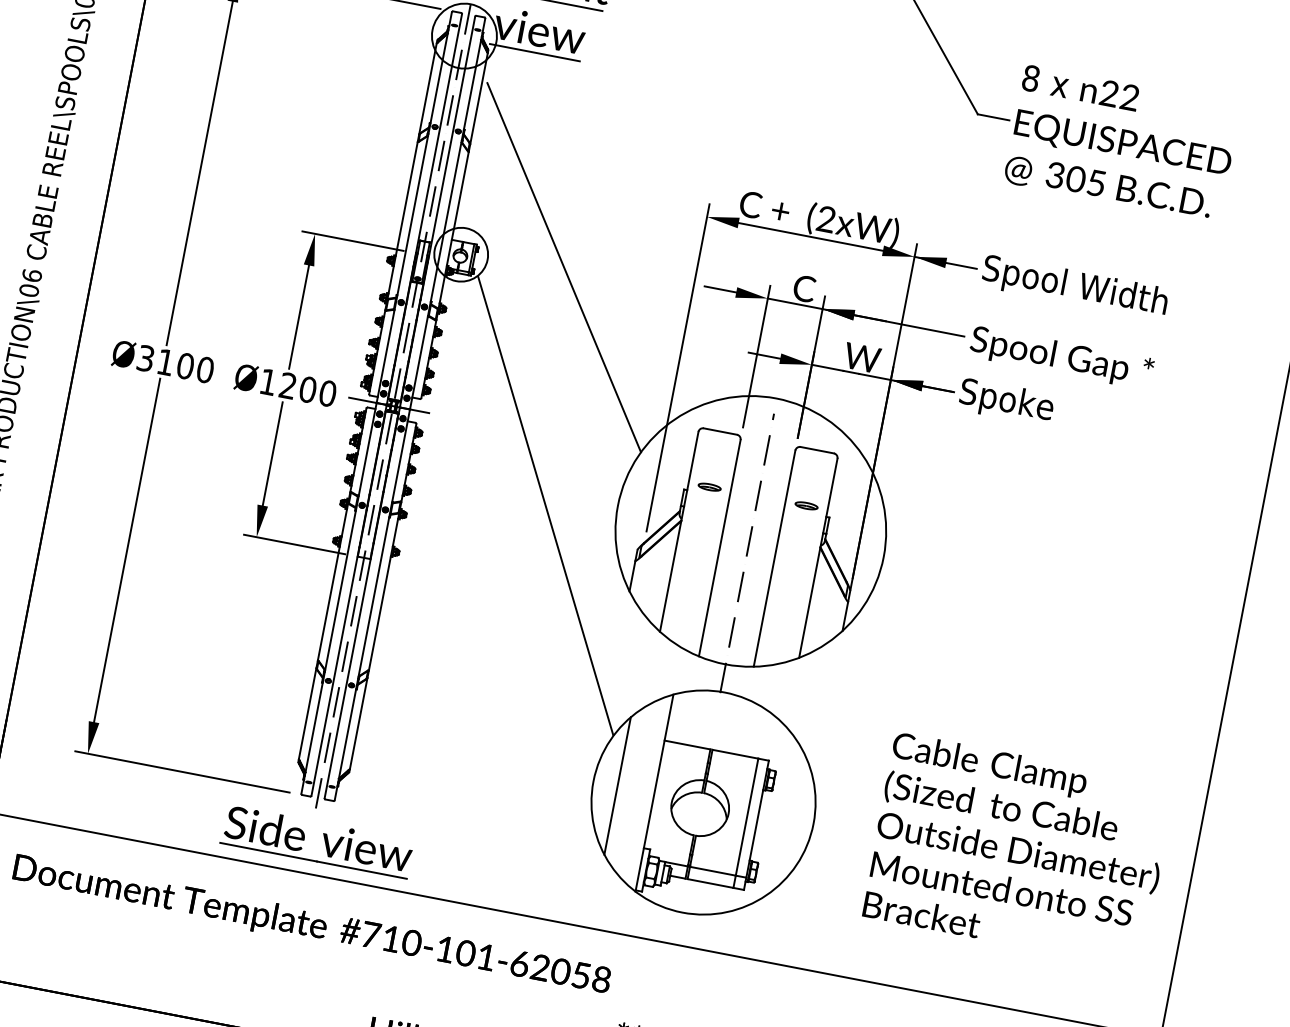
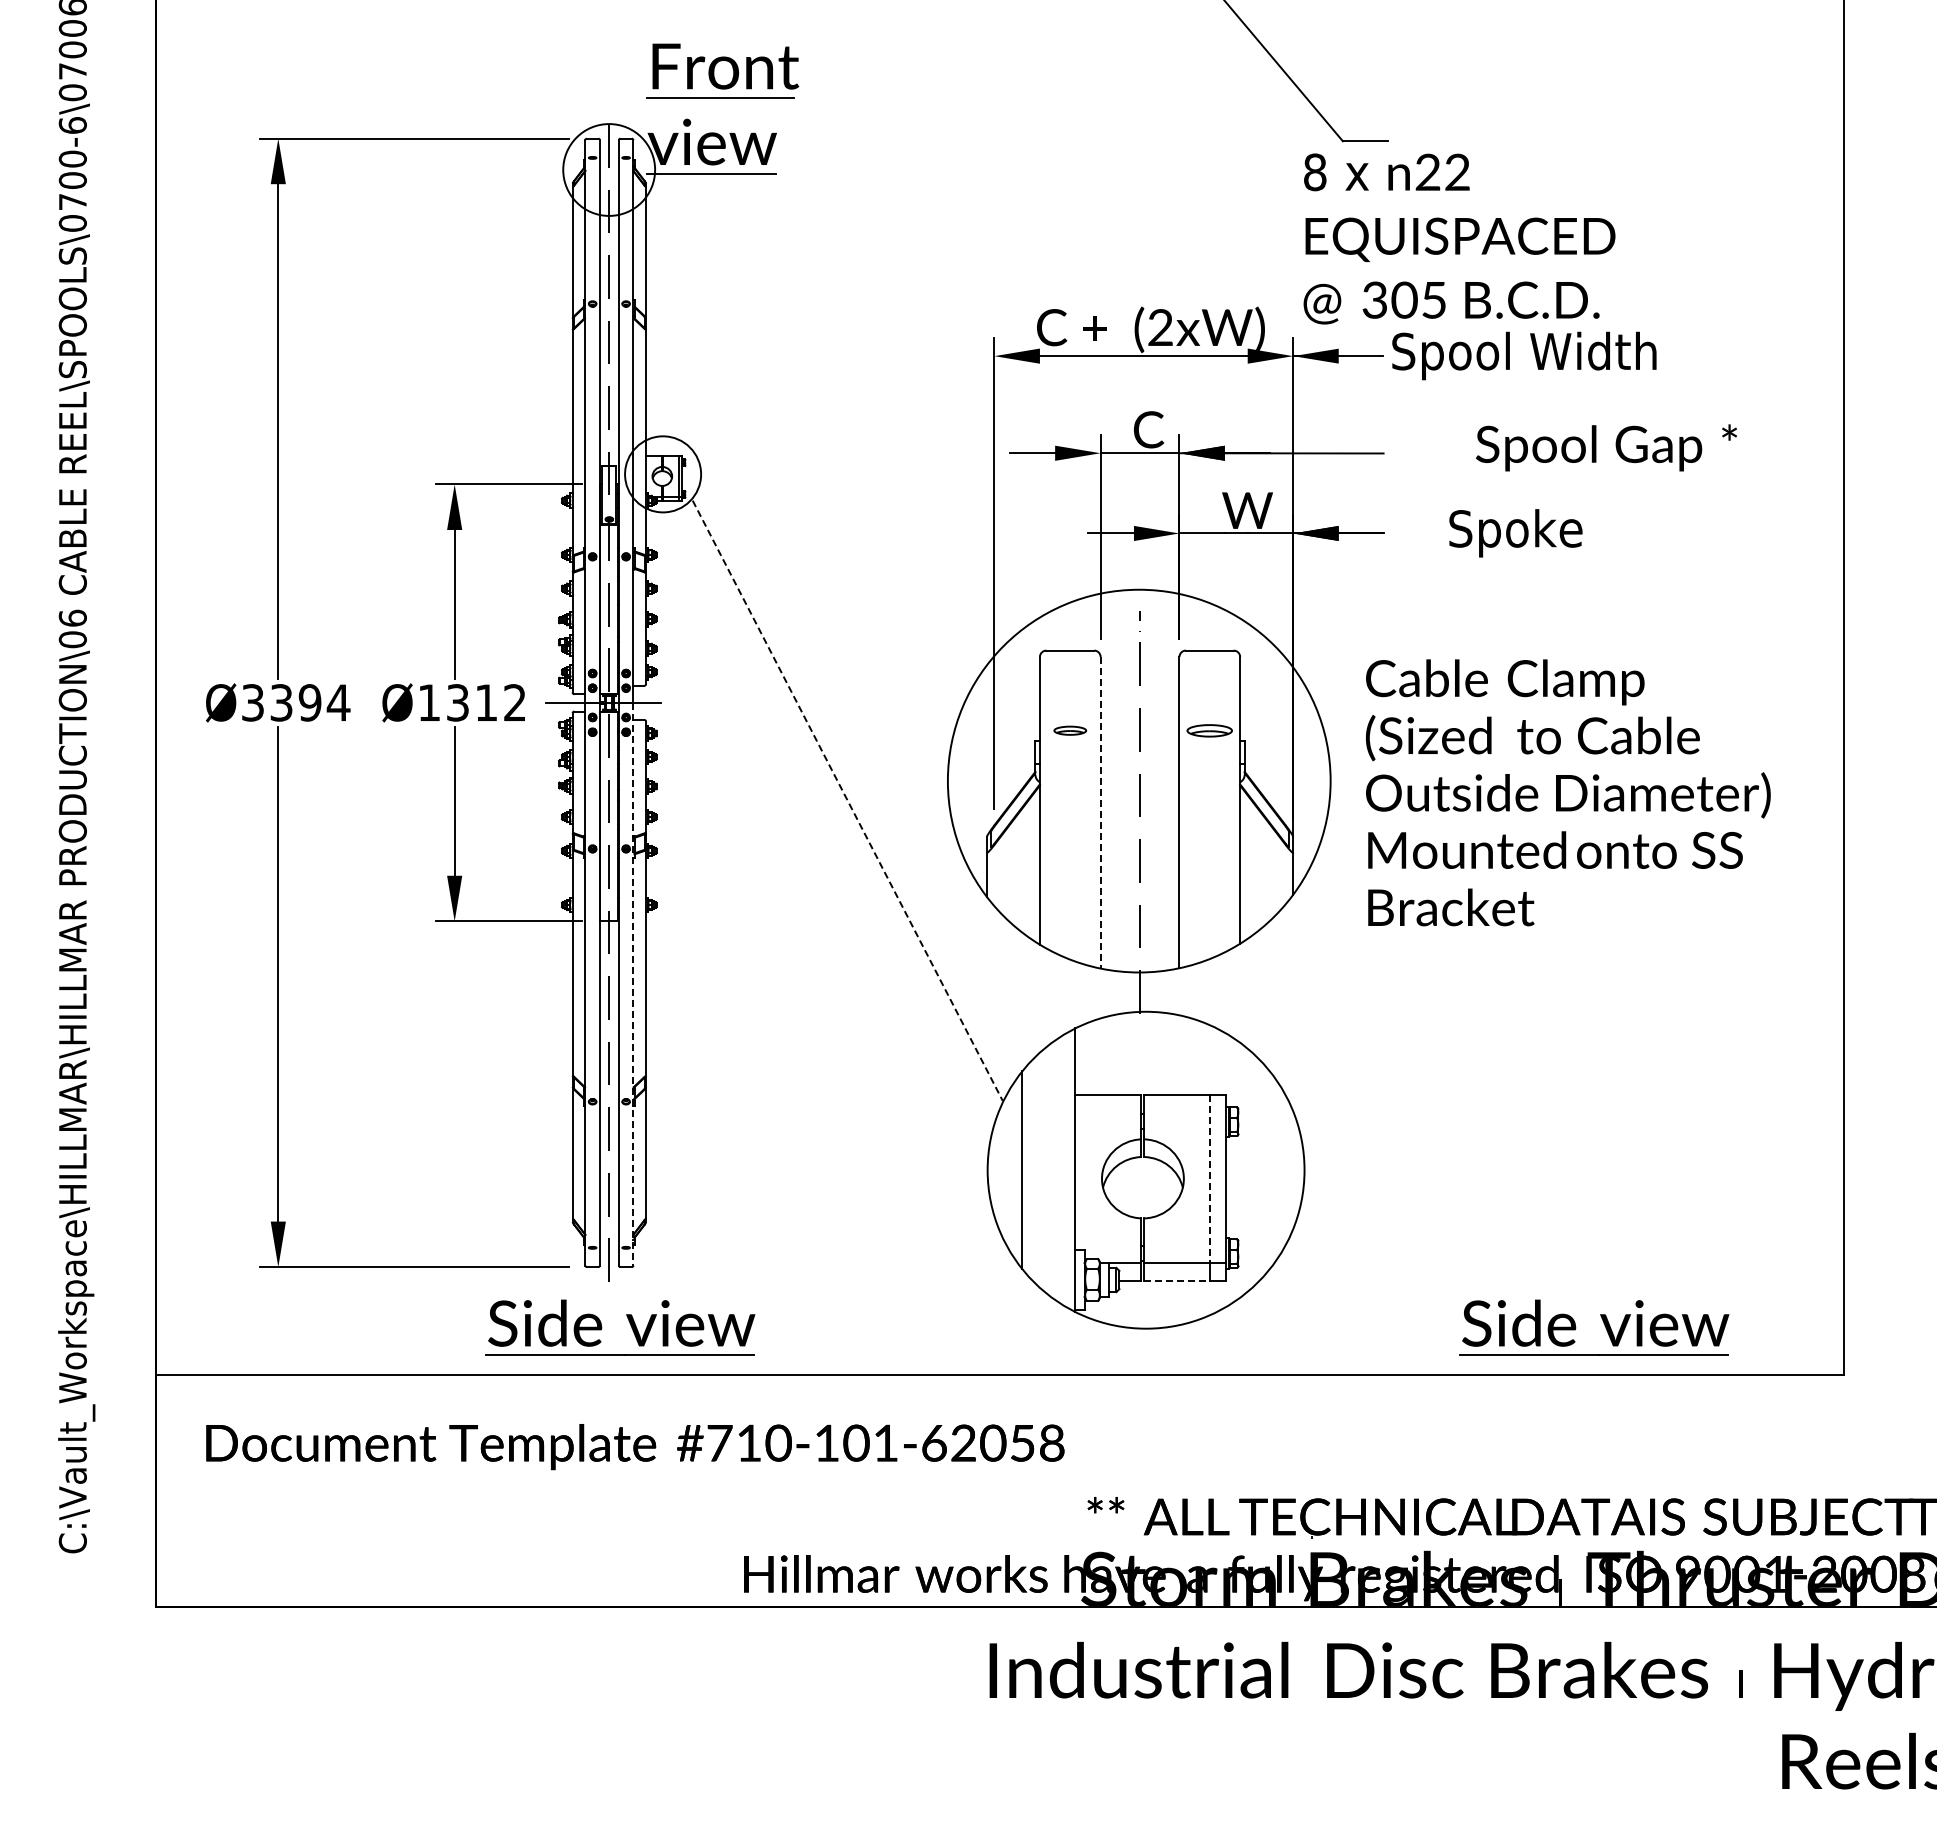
text: (1122, 143) -> (1459, 238), moved
line: (564, 267) -> (809, 464), removed
text: (1061, 357) -> (1606, 447), moved
text: (185, 365) -> (310, 702), Ø3100 -> Ø3394
text: (308, 389) -> (486, 702), Ø1200 -> Ø1312
text: (1006, 402) -> (1515, 533), moved
line: (545, 505) -> (847, 800), solid -> dashed
part: (806, 505) -> (1209, 730), size x1.4
line: (719, 548) -> (1100, 812), solid -> dashed
line: (372, 605) -> (633, 984), solid -> dashed
line: (747, 817) -> (1210, 1179), solid -> dashed
text: (1018, 850) -> (1568, 792), moved
line: (710, 883) -> (1177, 1280), solid -> dashed
part: (1000, 970) -> (1603, 1323), added

